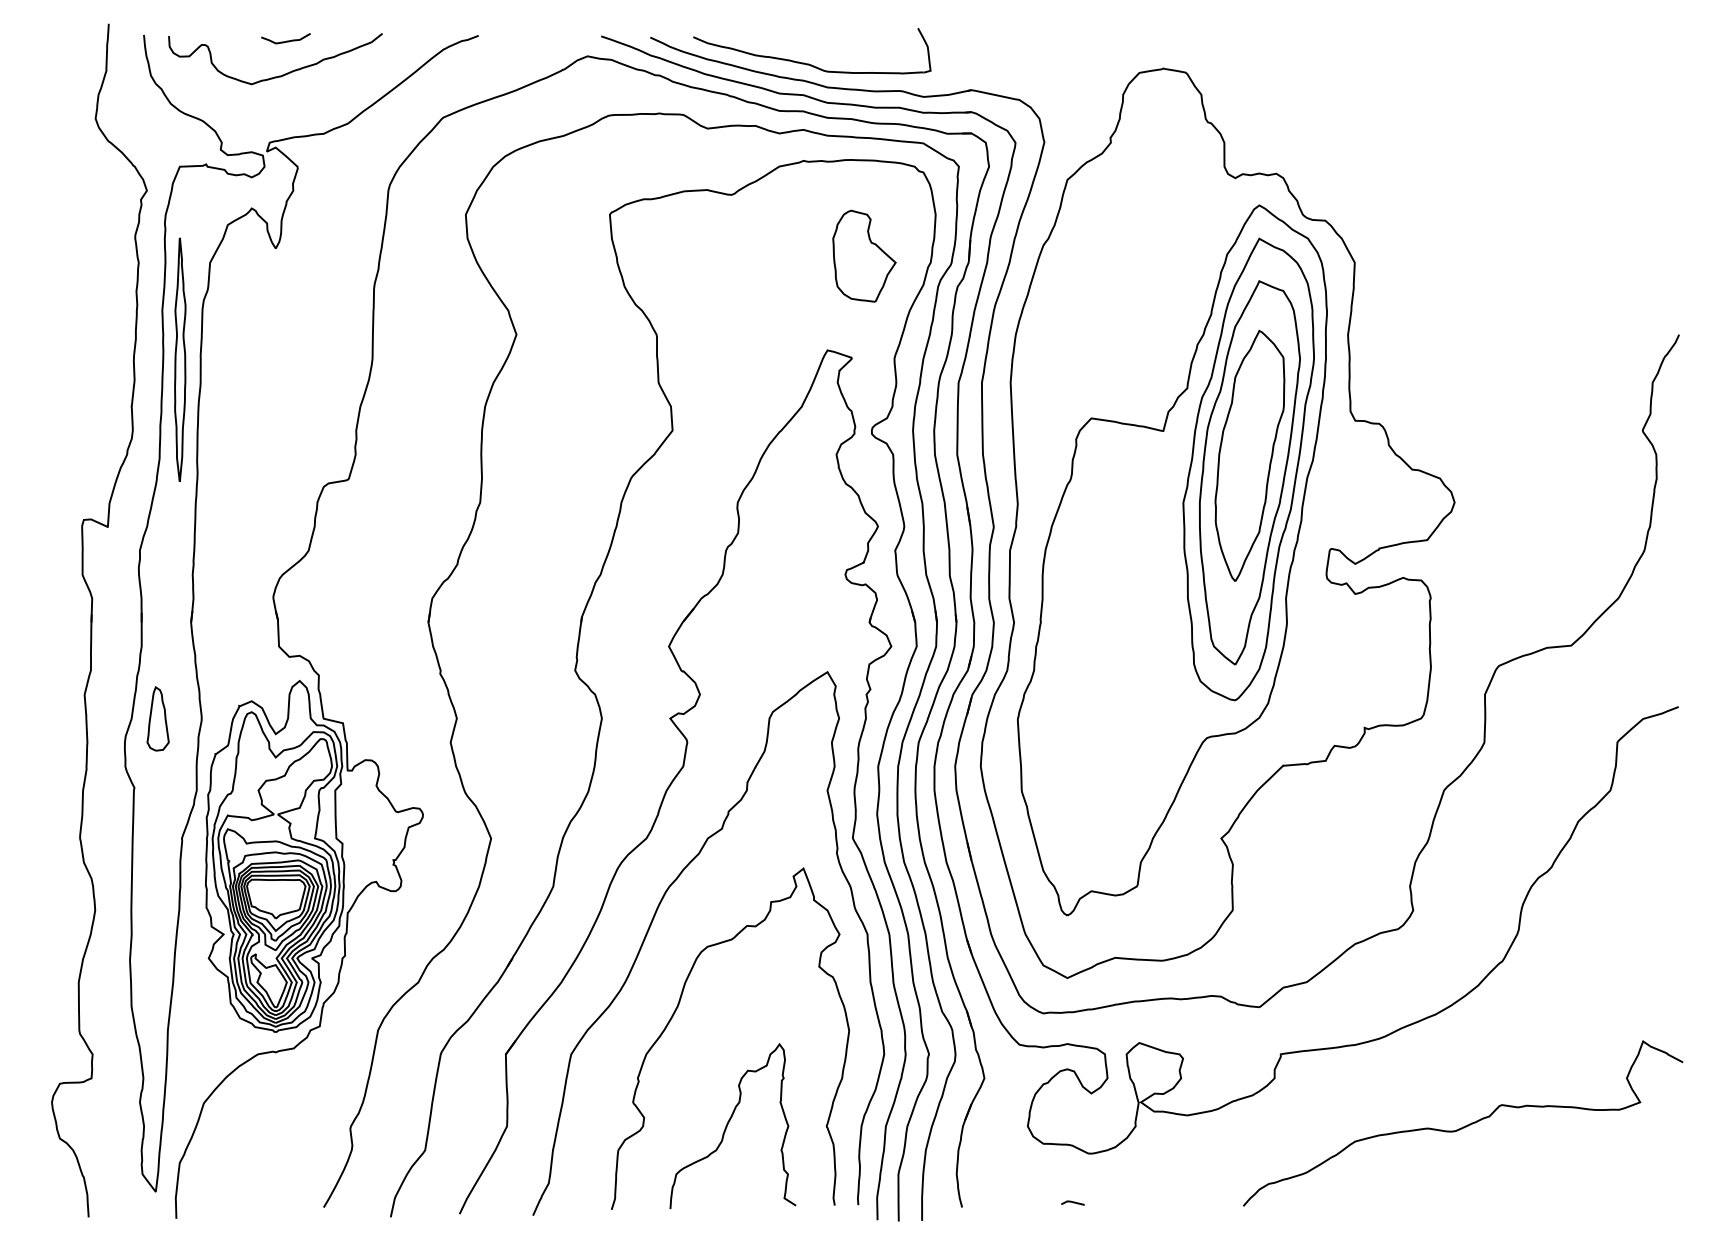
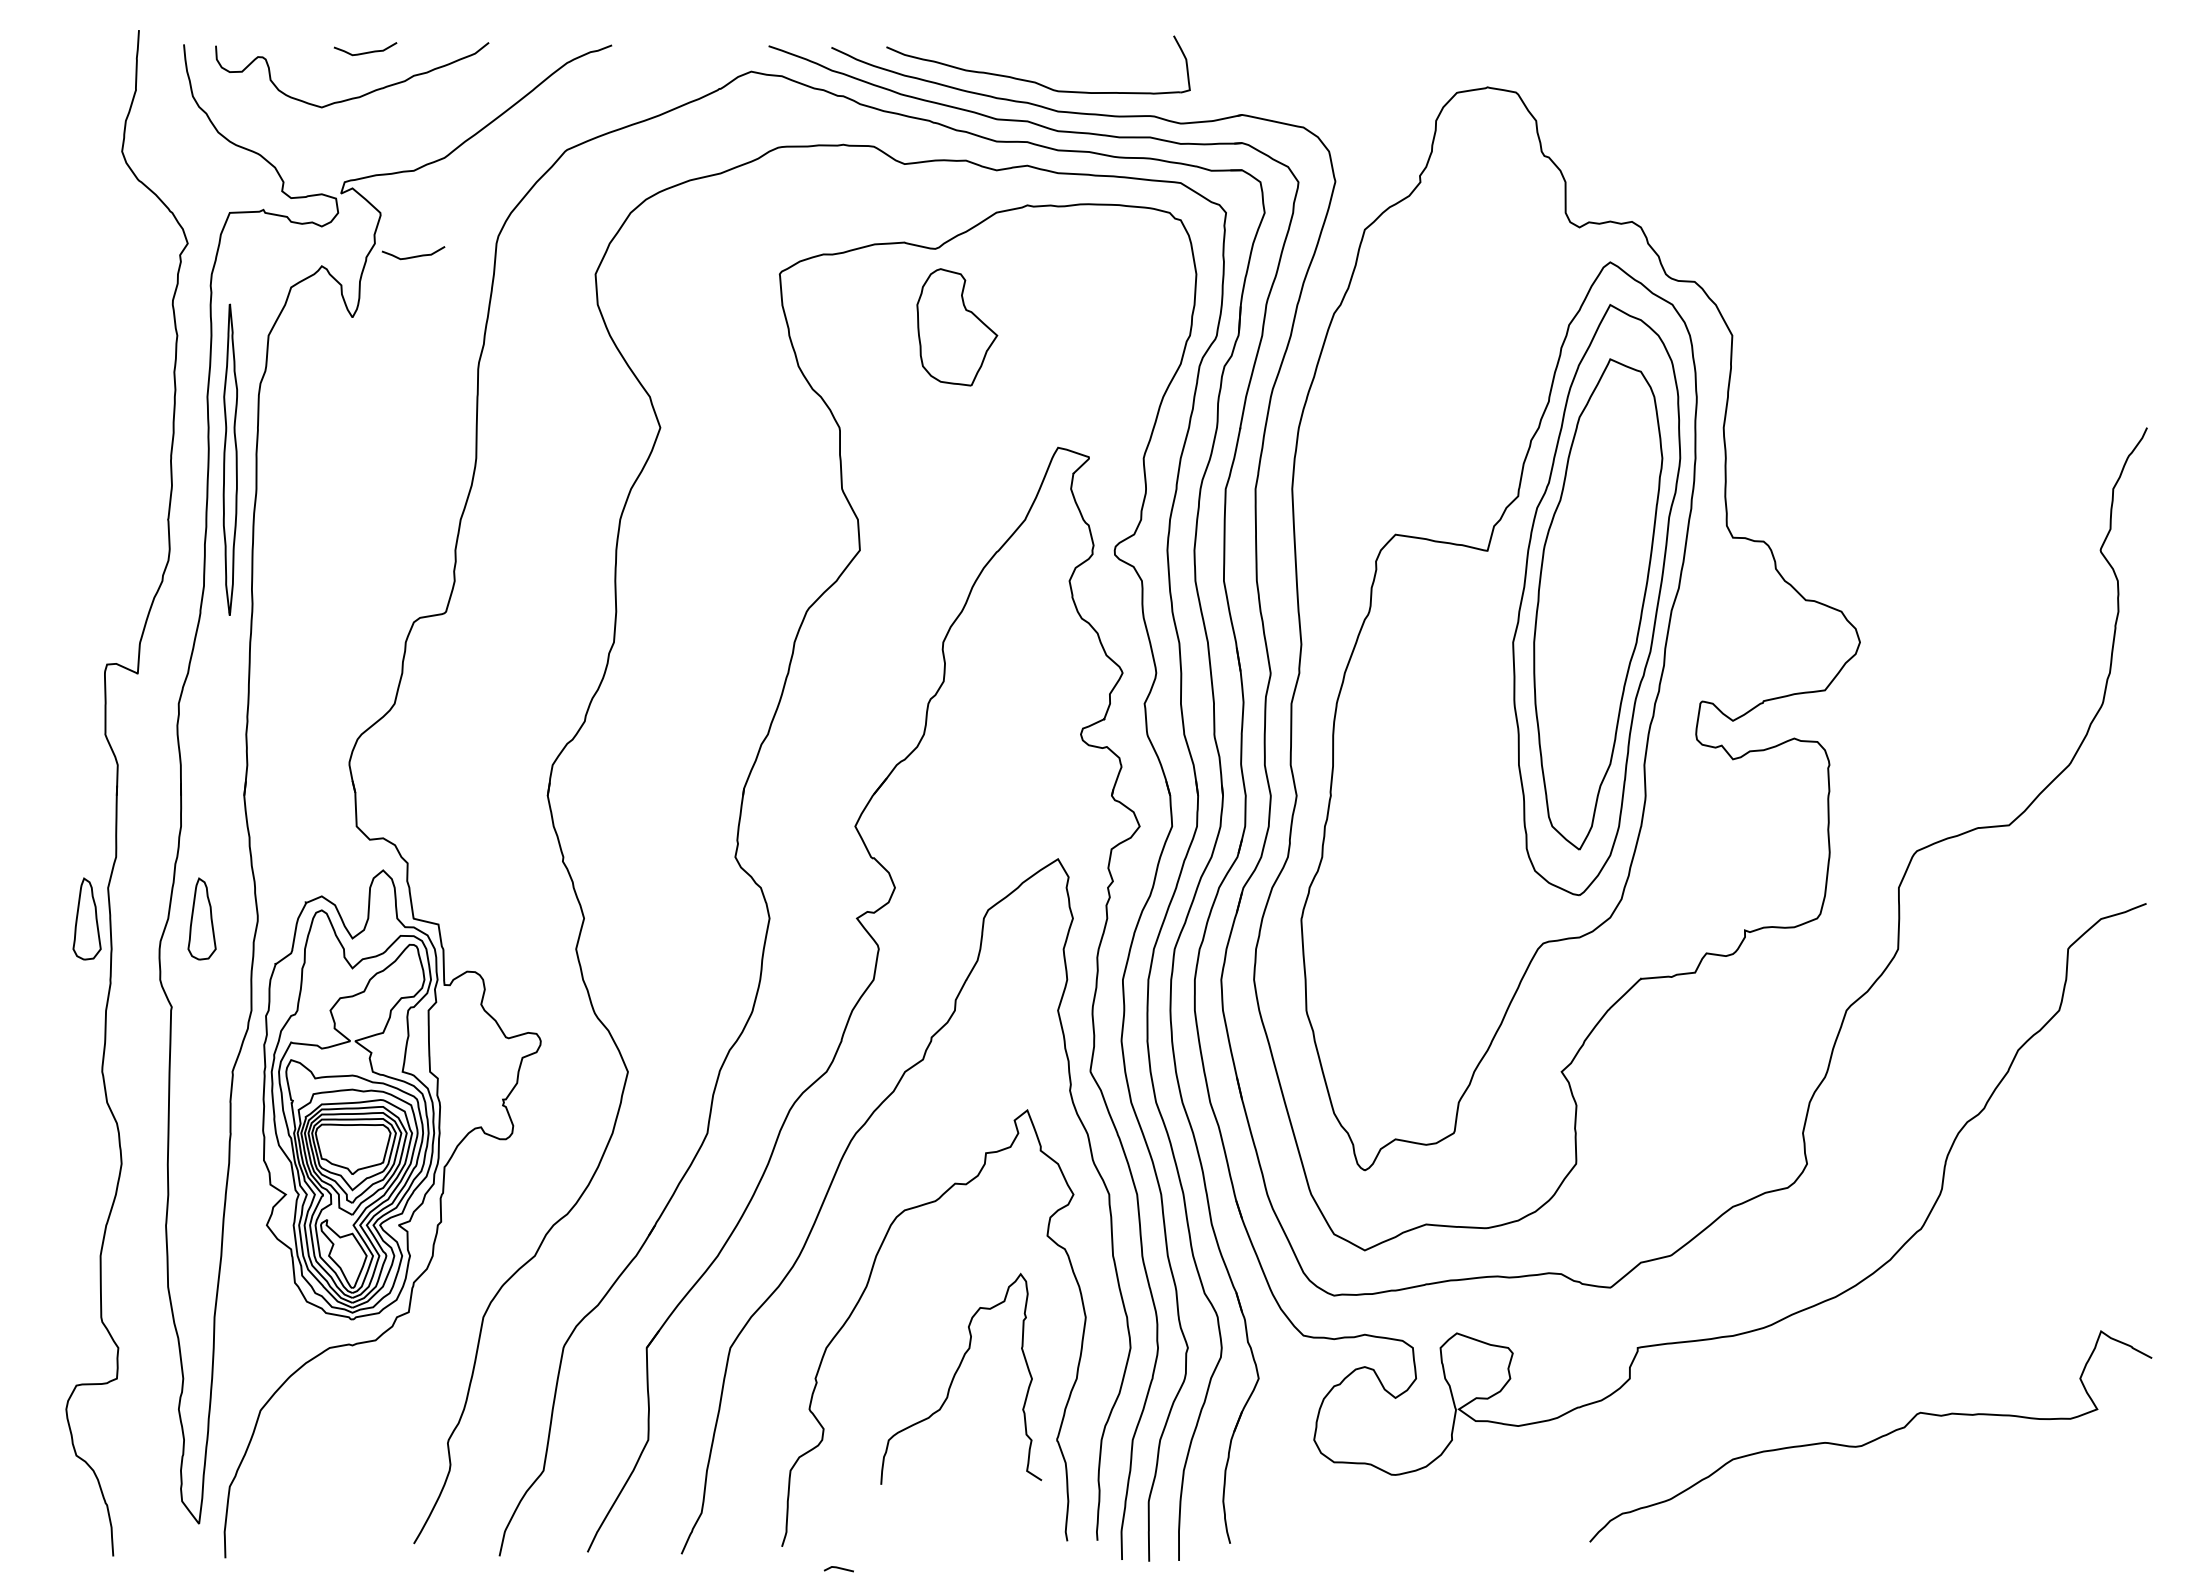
curve: (325, 200) -> (415, 255), added
part: (864, 256) -> (957, 327), moved
part: (1250, 455) -> (1598, 582), removed
part: (67, 718) -> (86, 918), added
curve: (728, 1124) -> (955, 1376), moved
line: (1072, 1202) -> (838, 1568), moved

